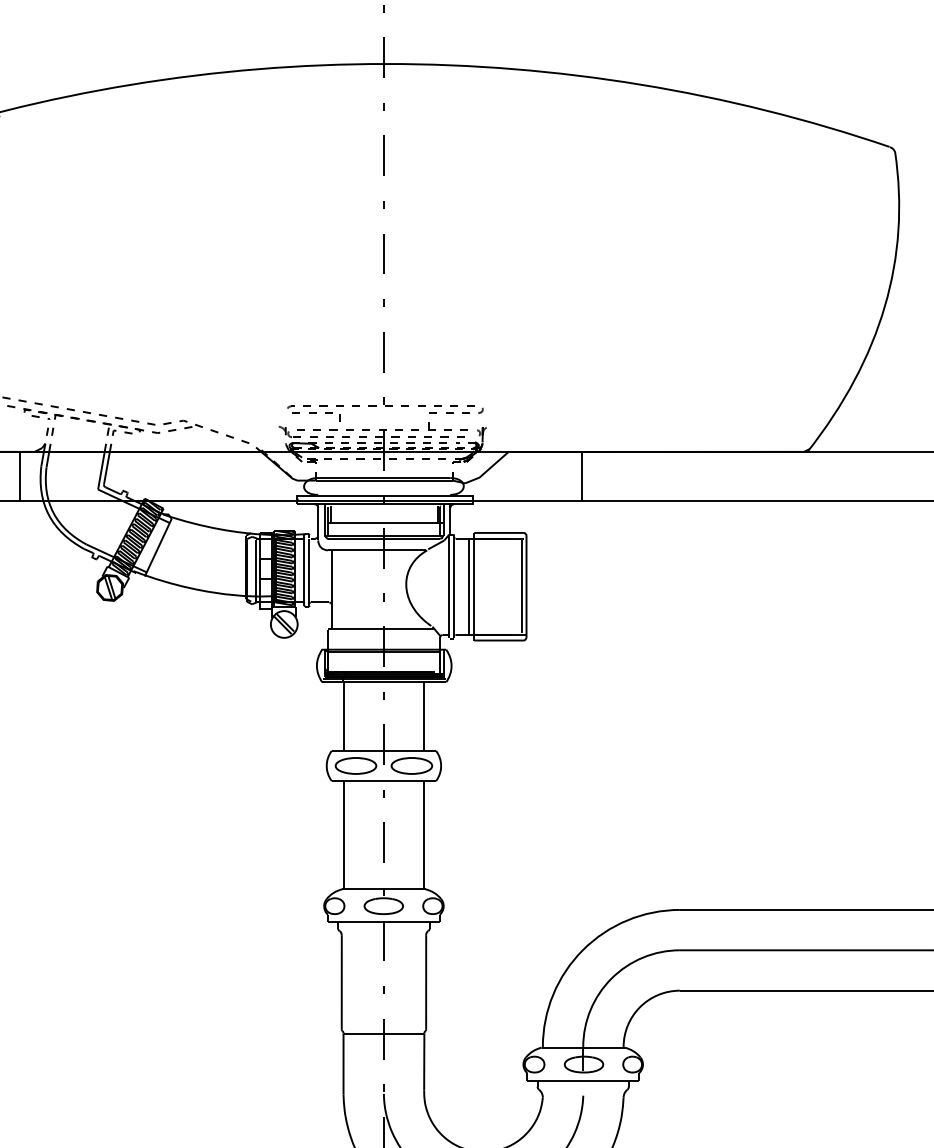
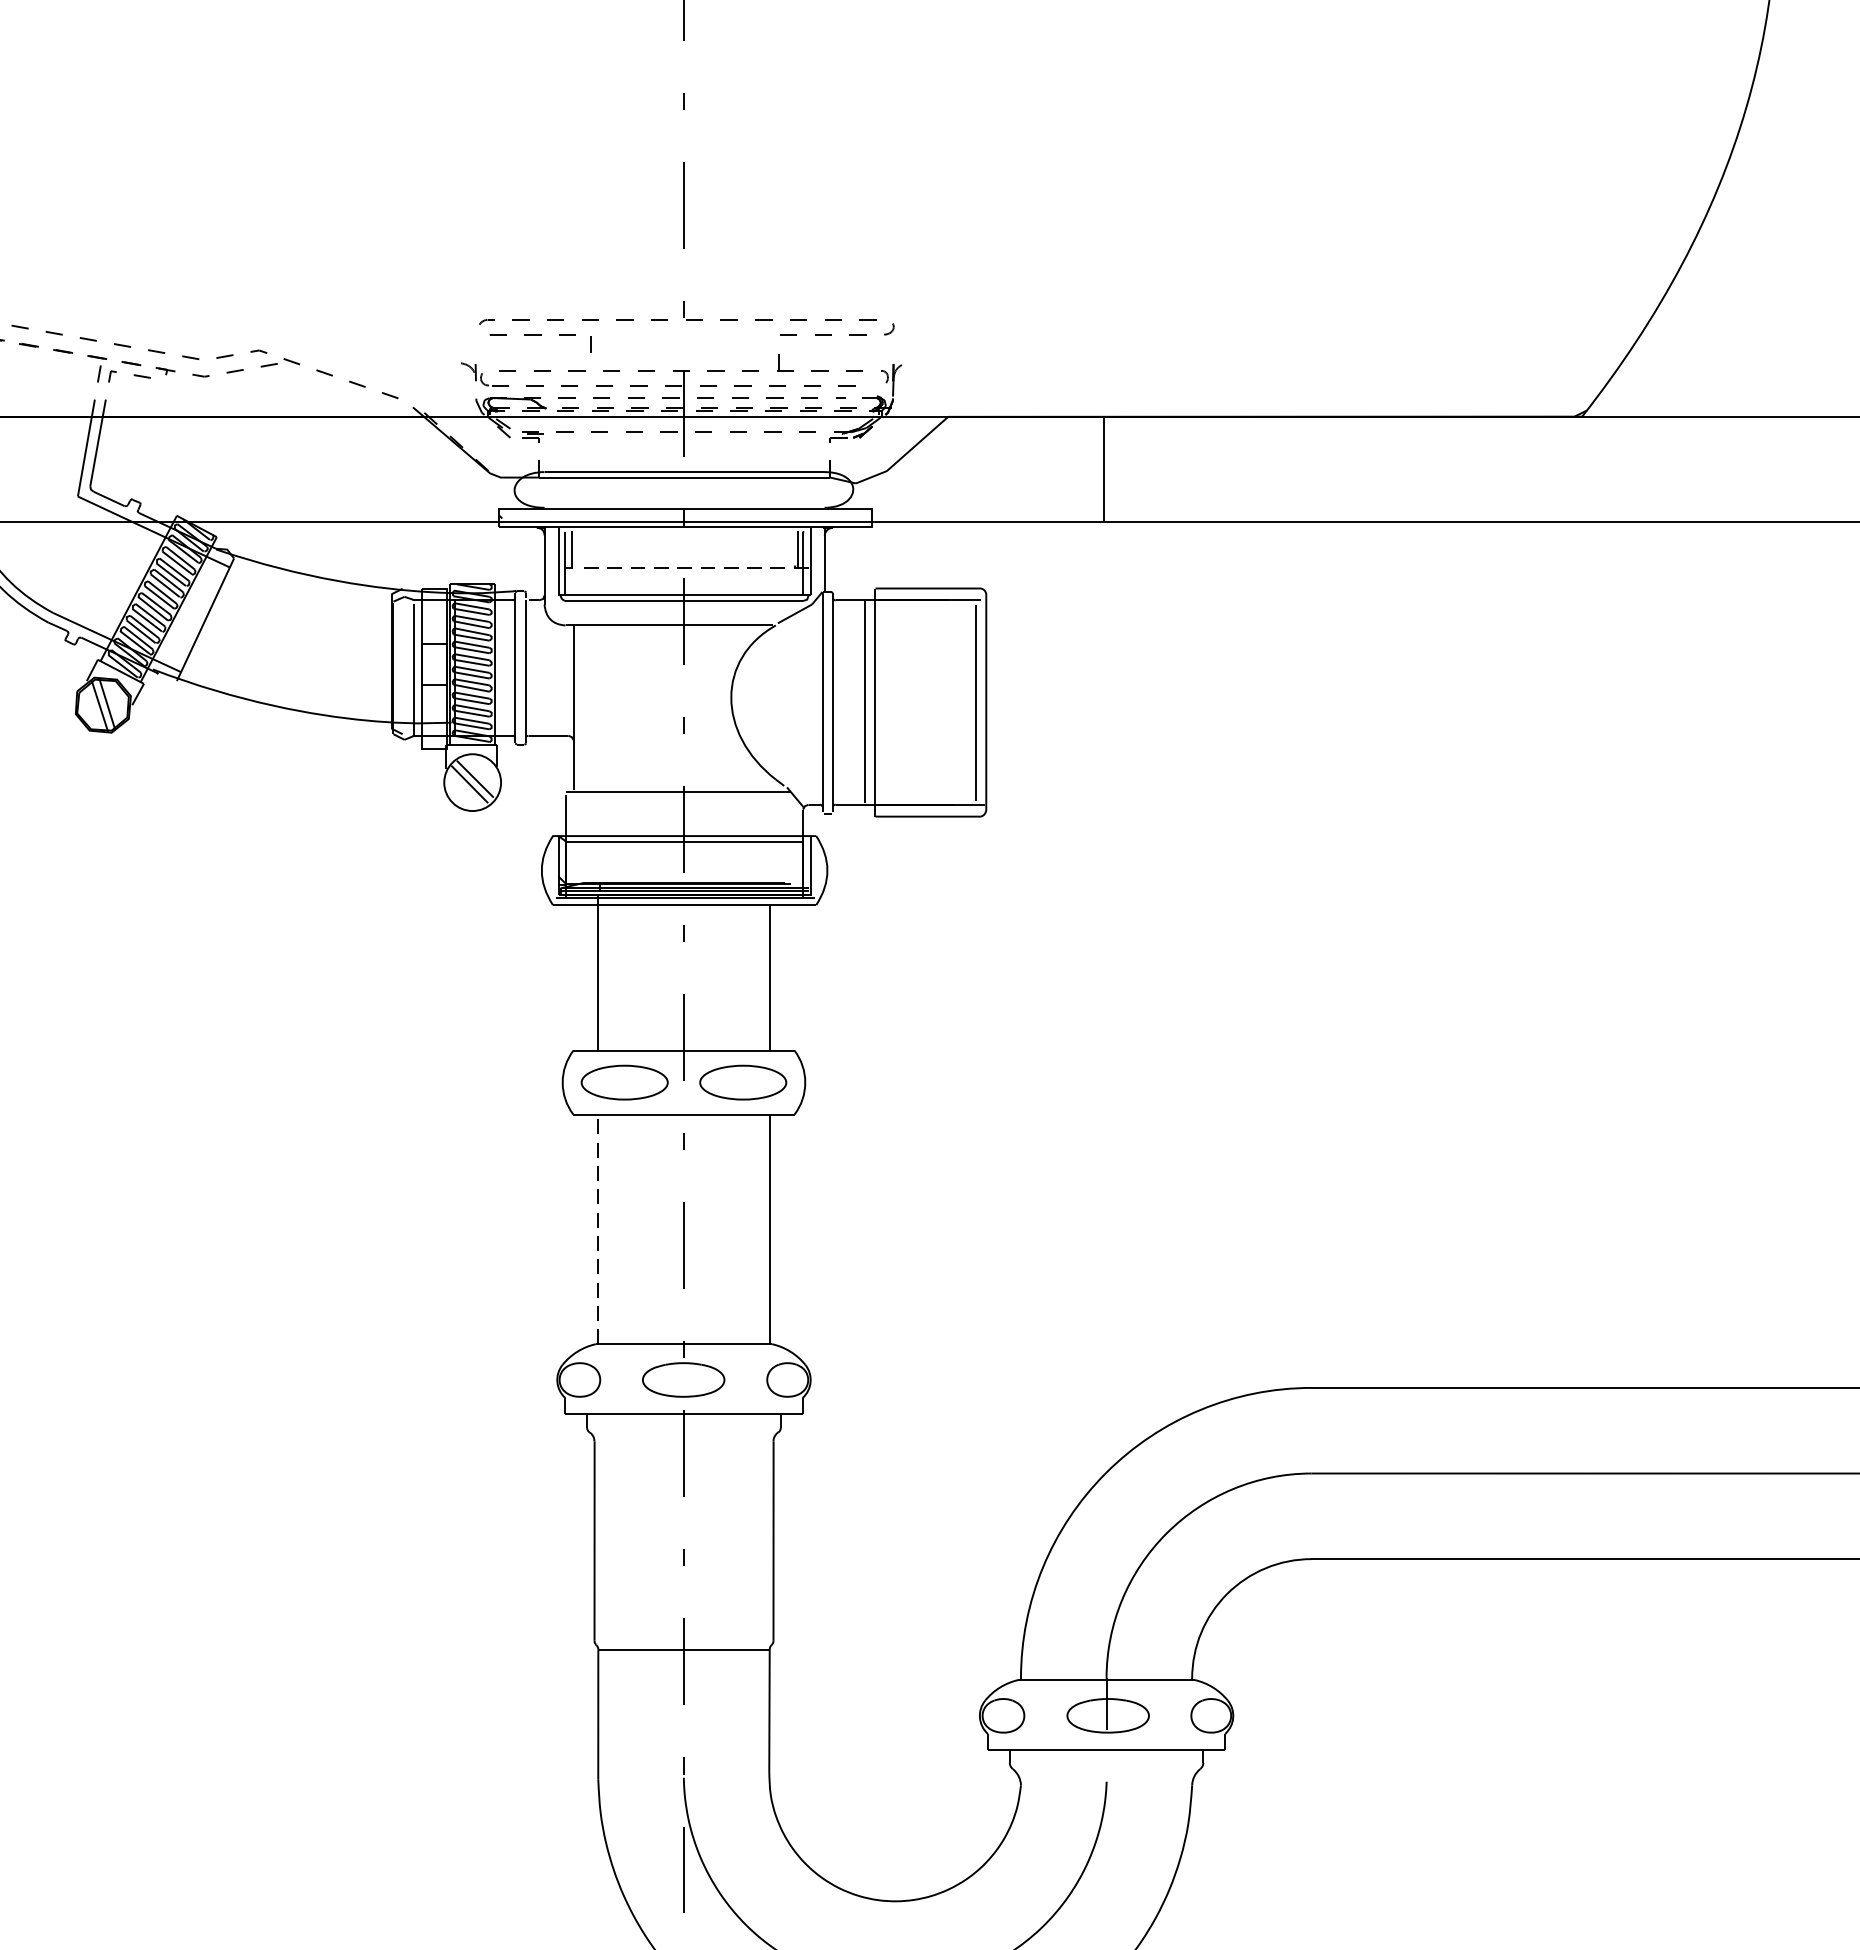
line: (387, 523) -> (691, 568), solid -> dashed
line: (343, 834) -> (598, 1227), solid -> dashed

